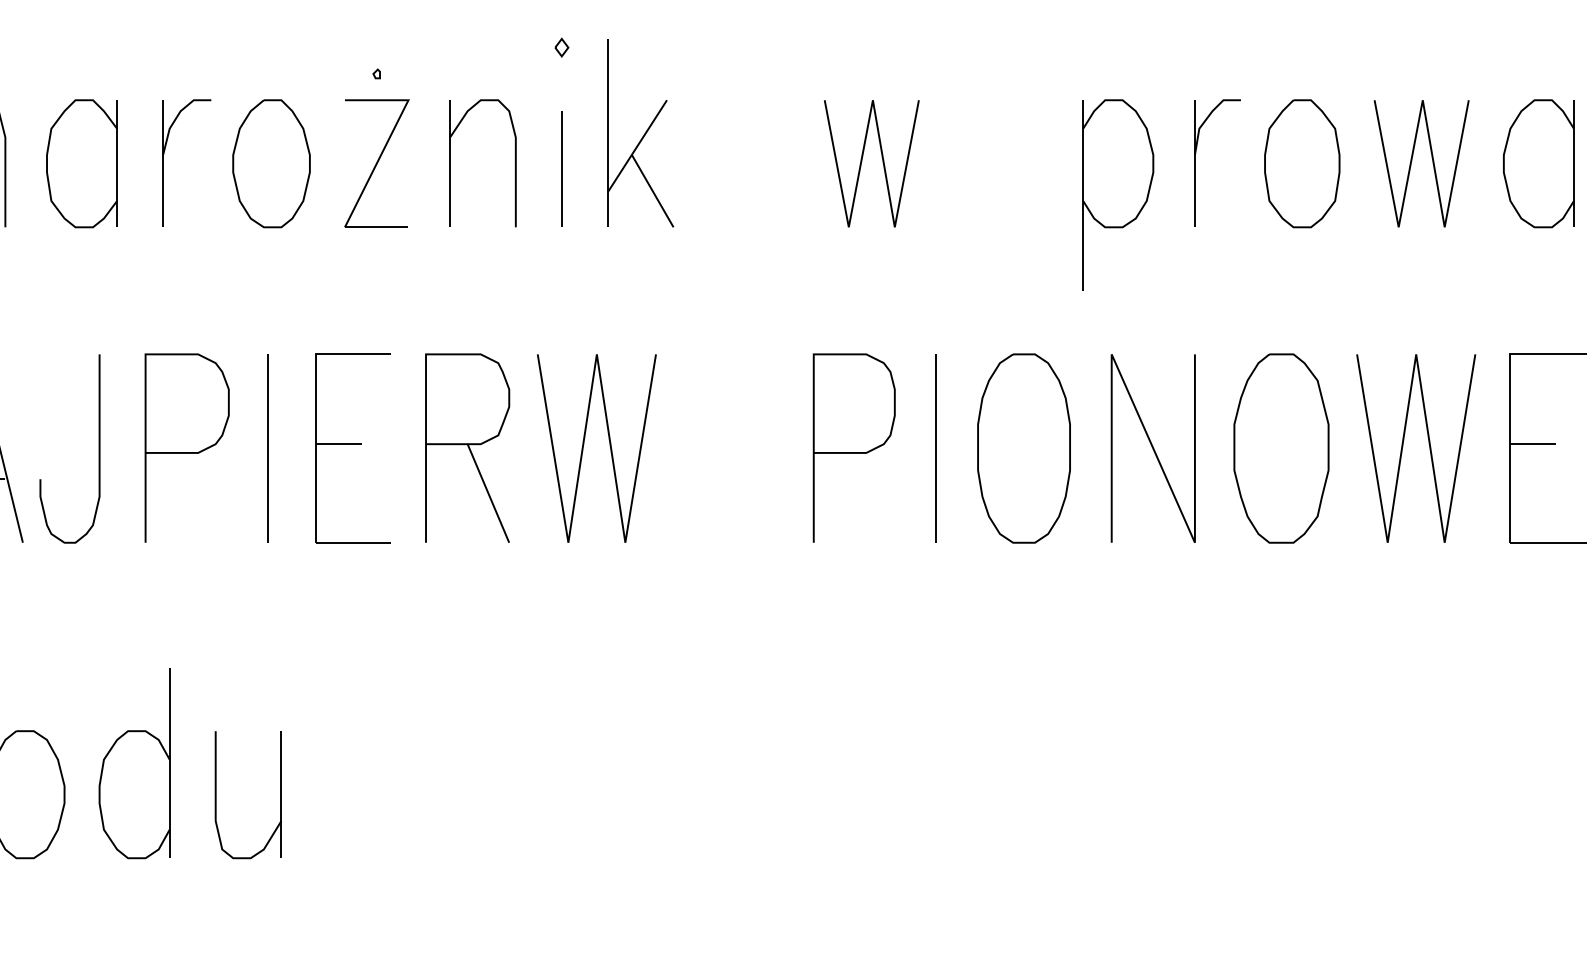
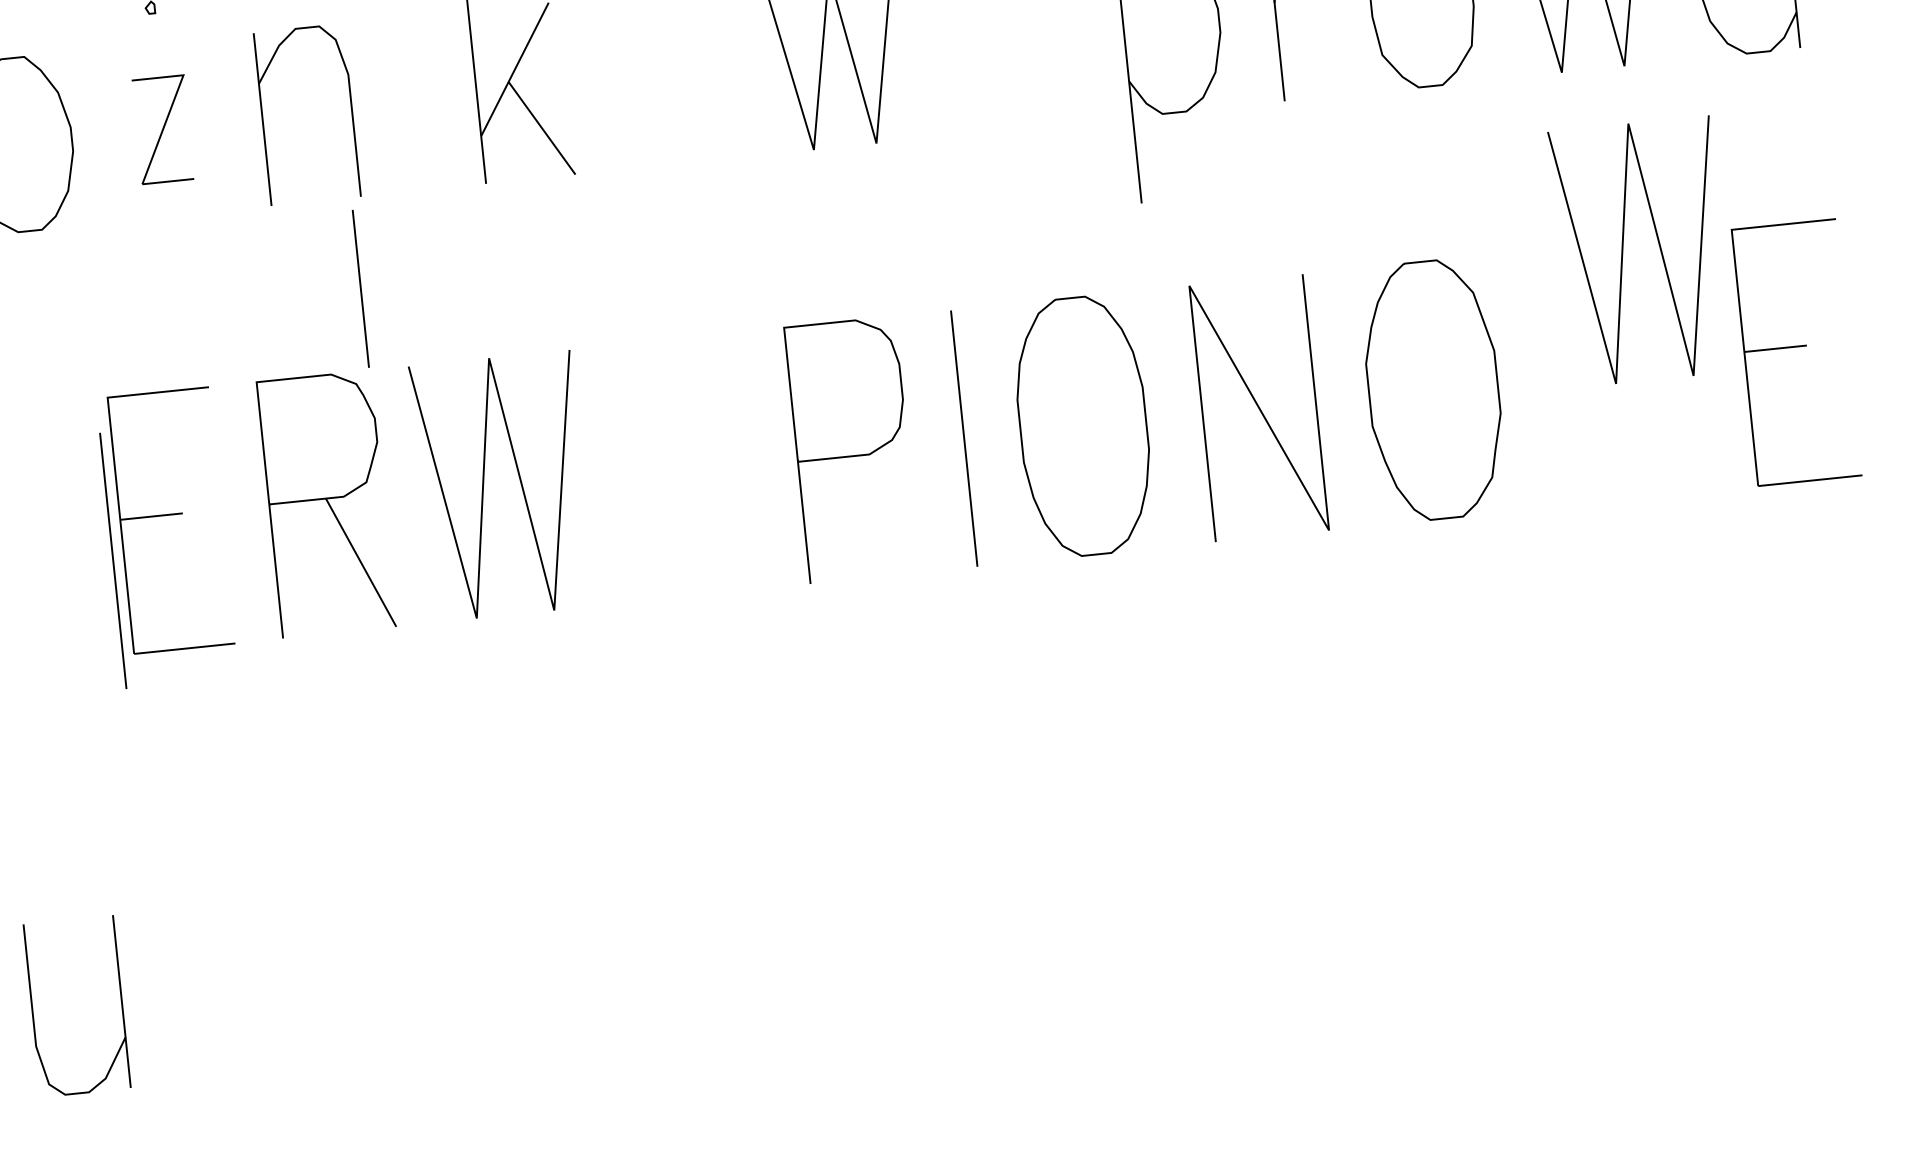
part: (376, 163) -> (162, 129), size x0.6
line: (561, 168) -> (360, 287), moved
curve: (1428, 444) -> (1657, 244), moved
line: (267, 448) -> (112, 560), moved

